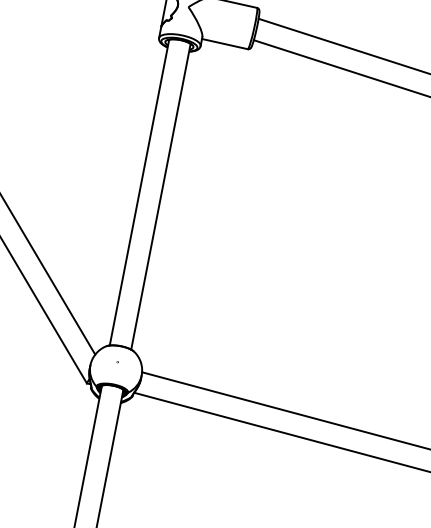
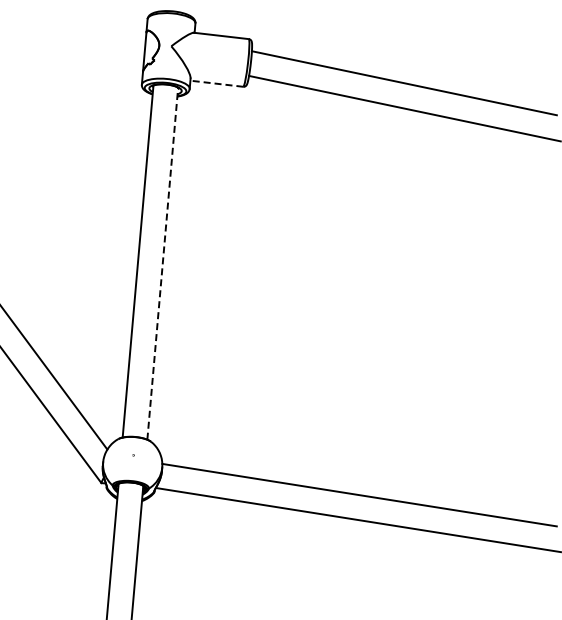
line: (224, 43) -> (216, 83), solid -> dashed
line: (160, 196) -> (162, 263), solid -> dashed

